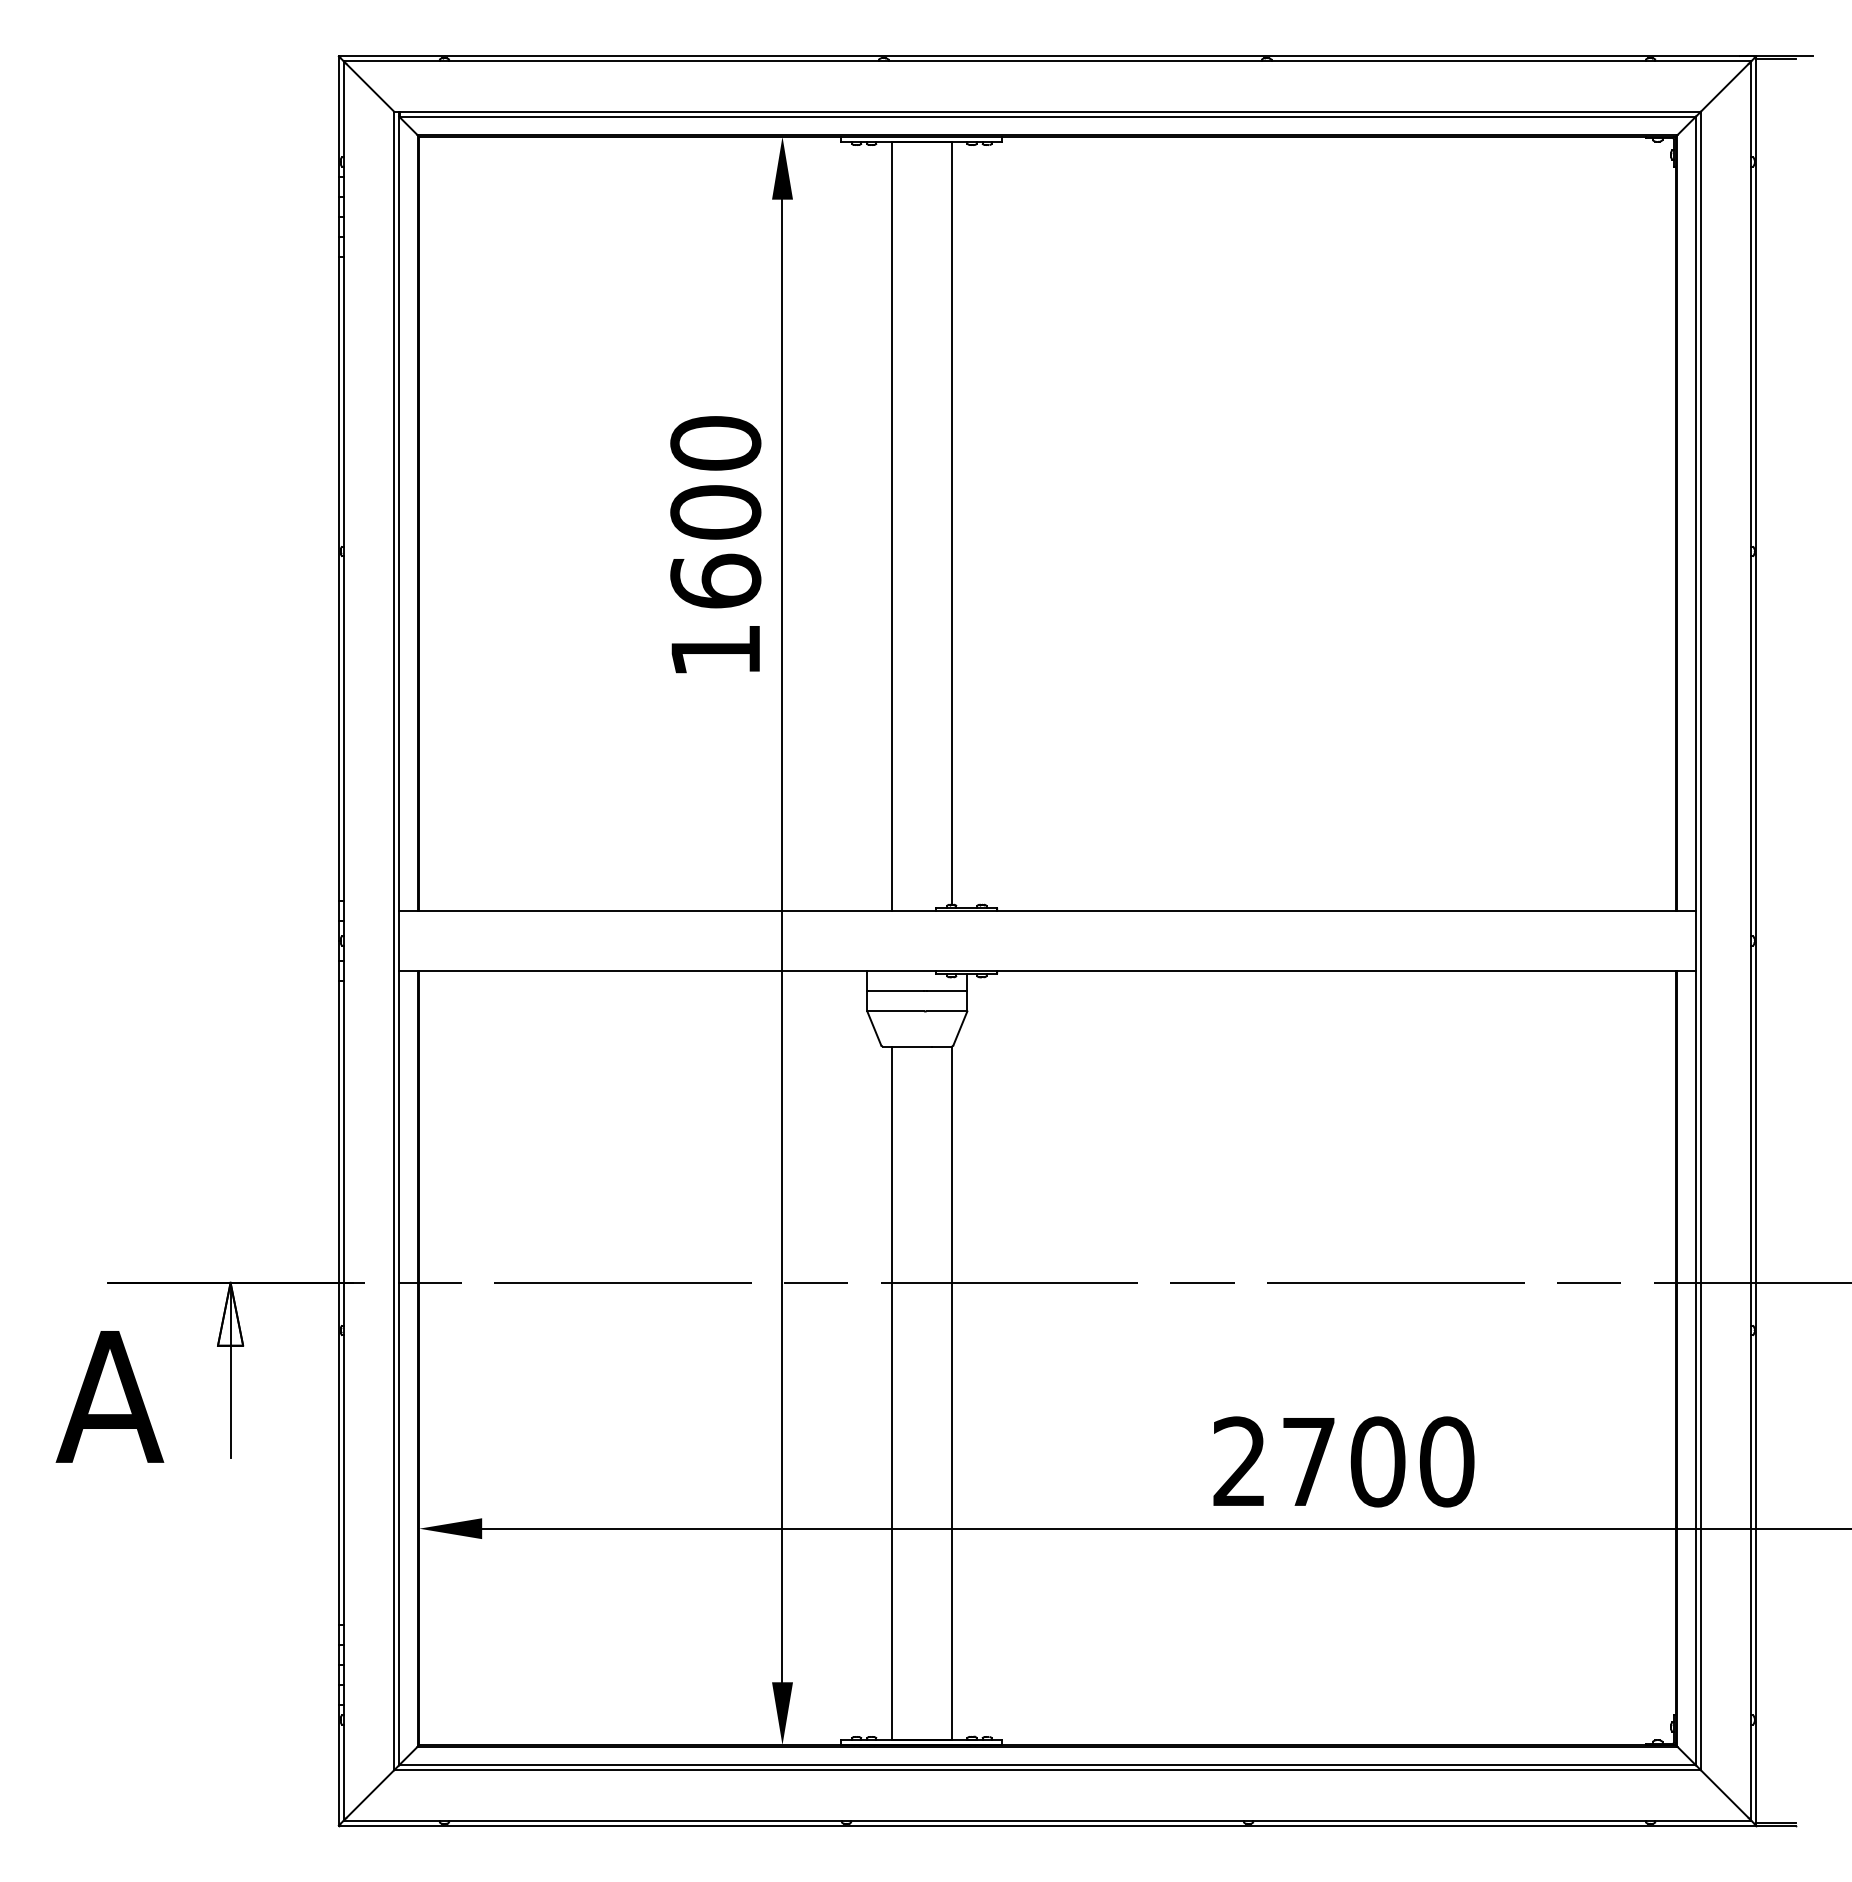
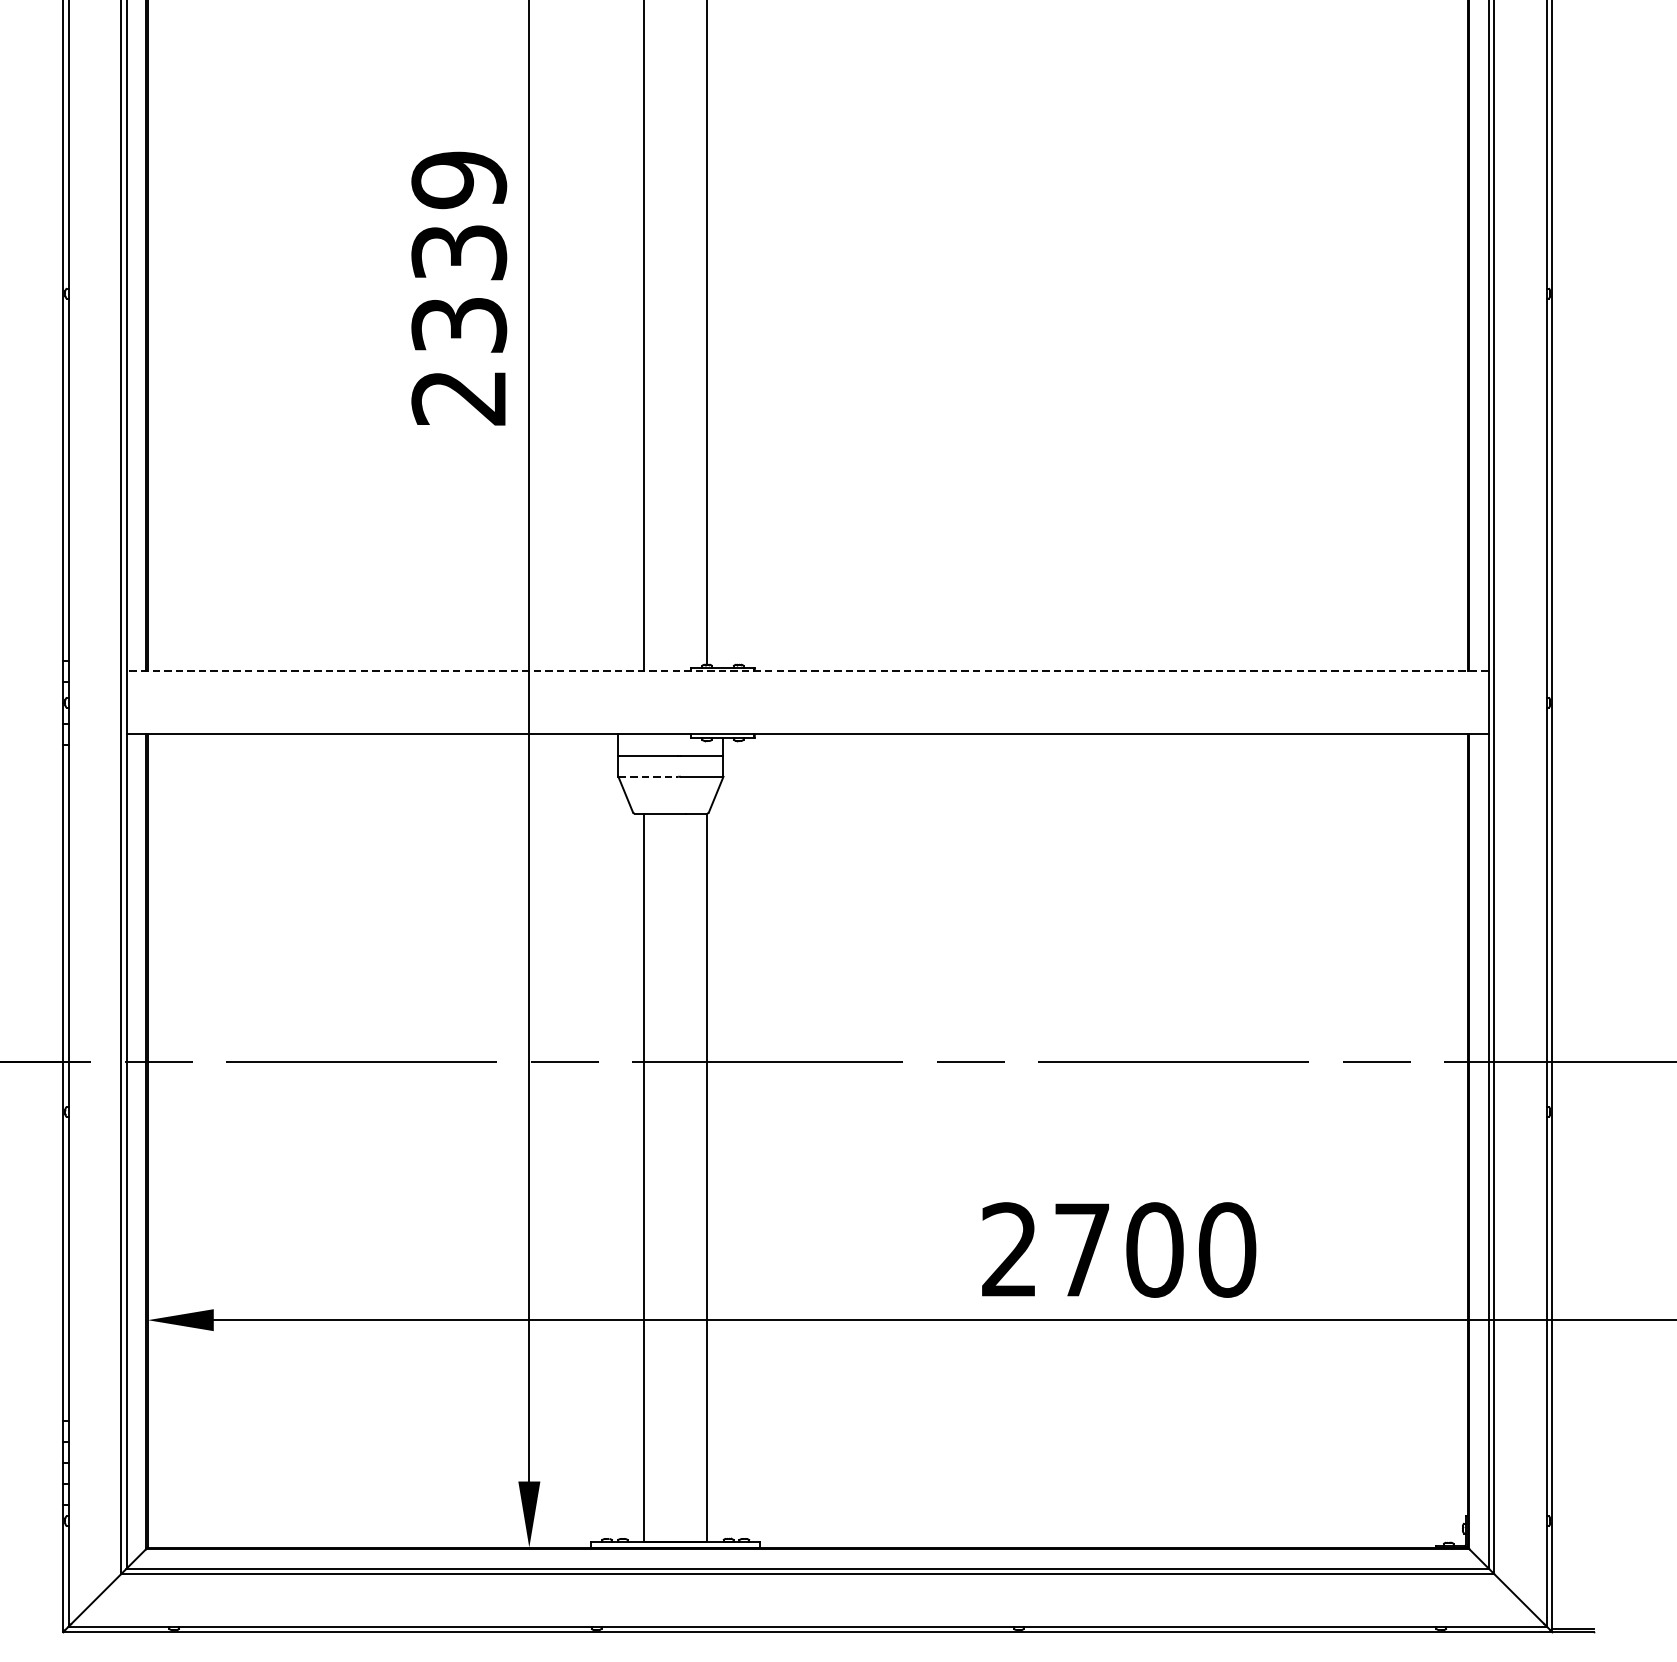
text: (715, 546) -> (458, 288), 1600 -> 2339
line: (1047, 910) -> (807, 670), solid -> dashed
line: (896, 1011) -> (649, 776), solid -> dashed

